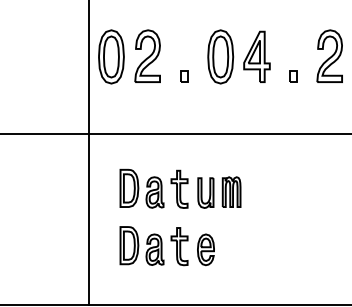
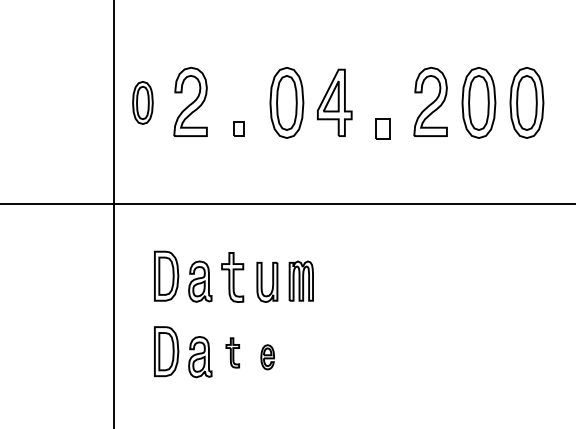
part: (111, 56) -> (142, 102), size x0.6
part: (293, 76) -> (382, 128), size x1.4
part: (179, 246) -> (232, 352), size x0.6
part: (205, 250) -> (267, 357), size x0.6

